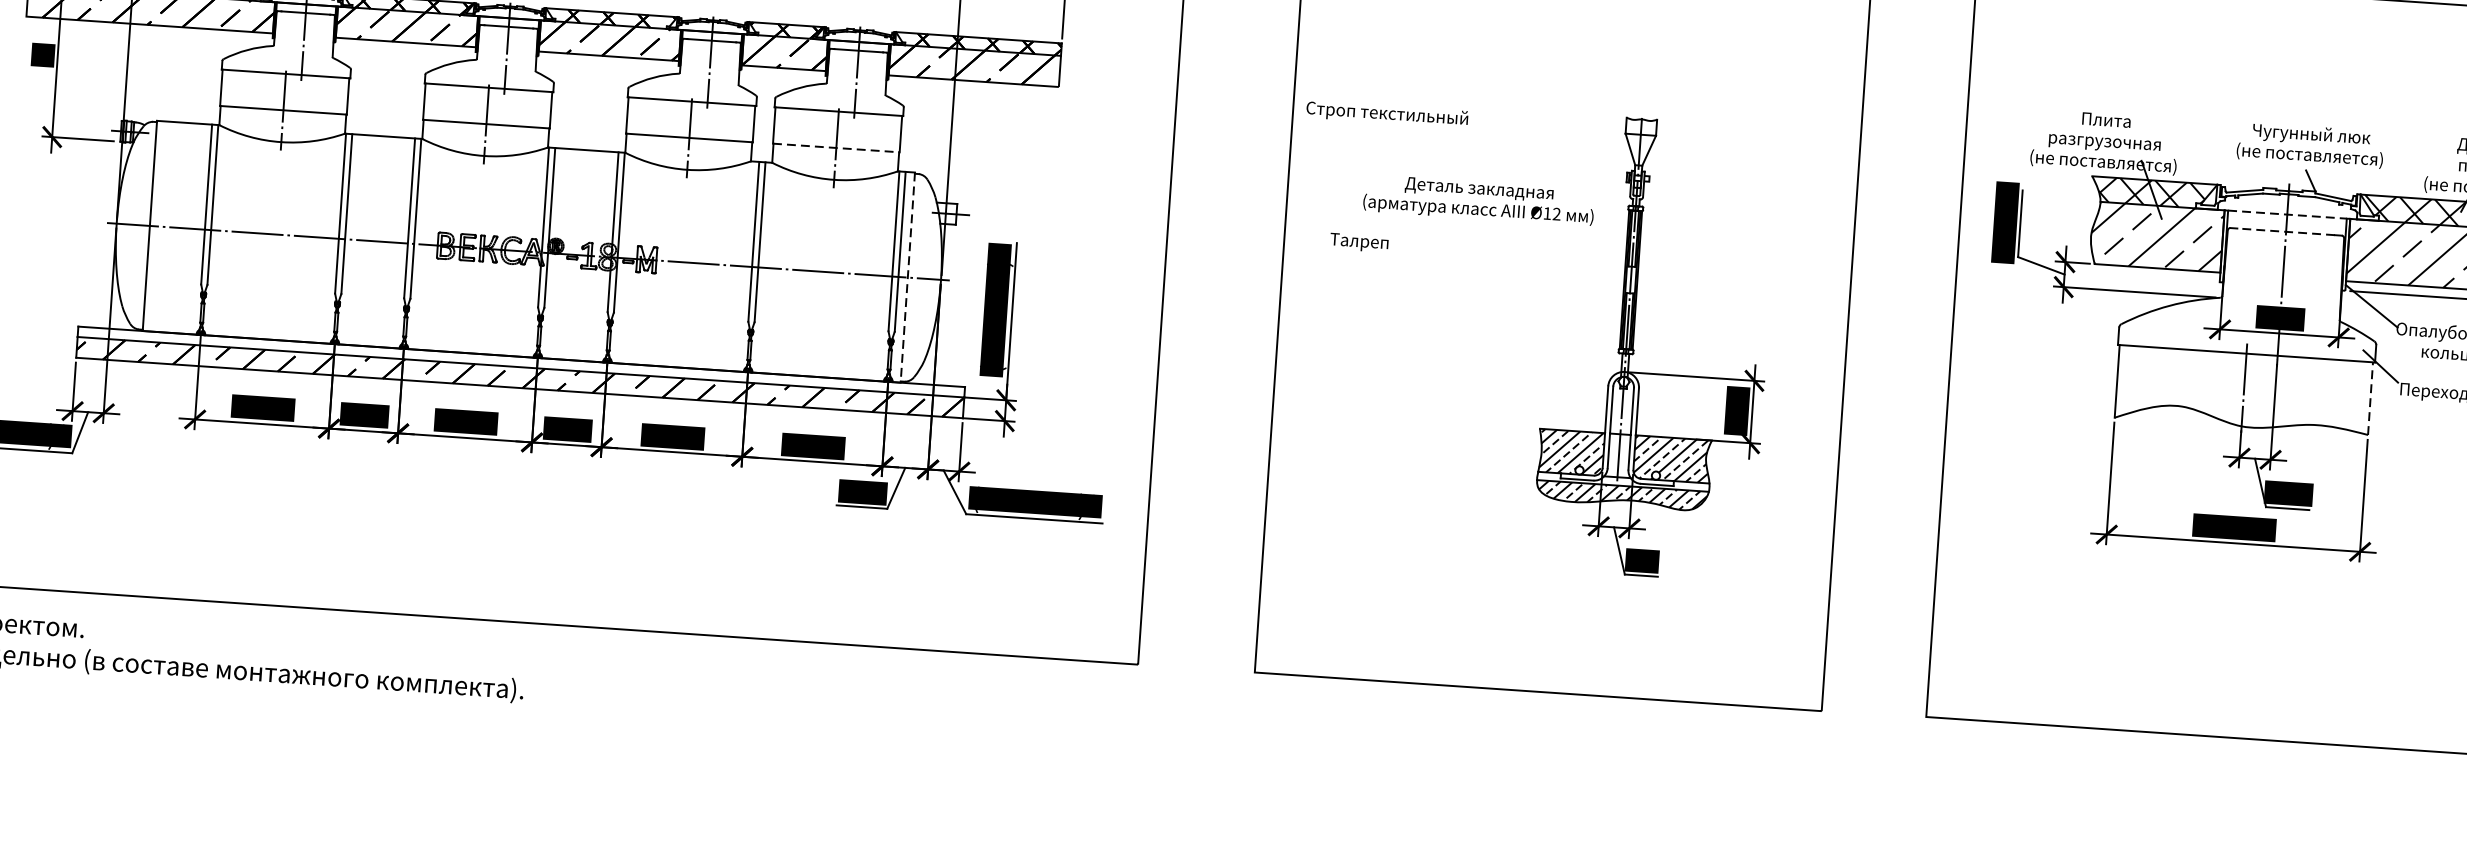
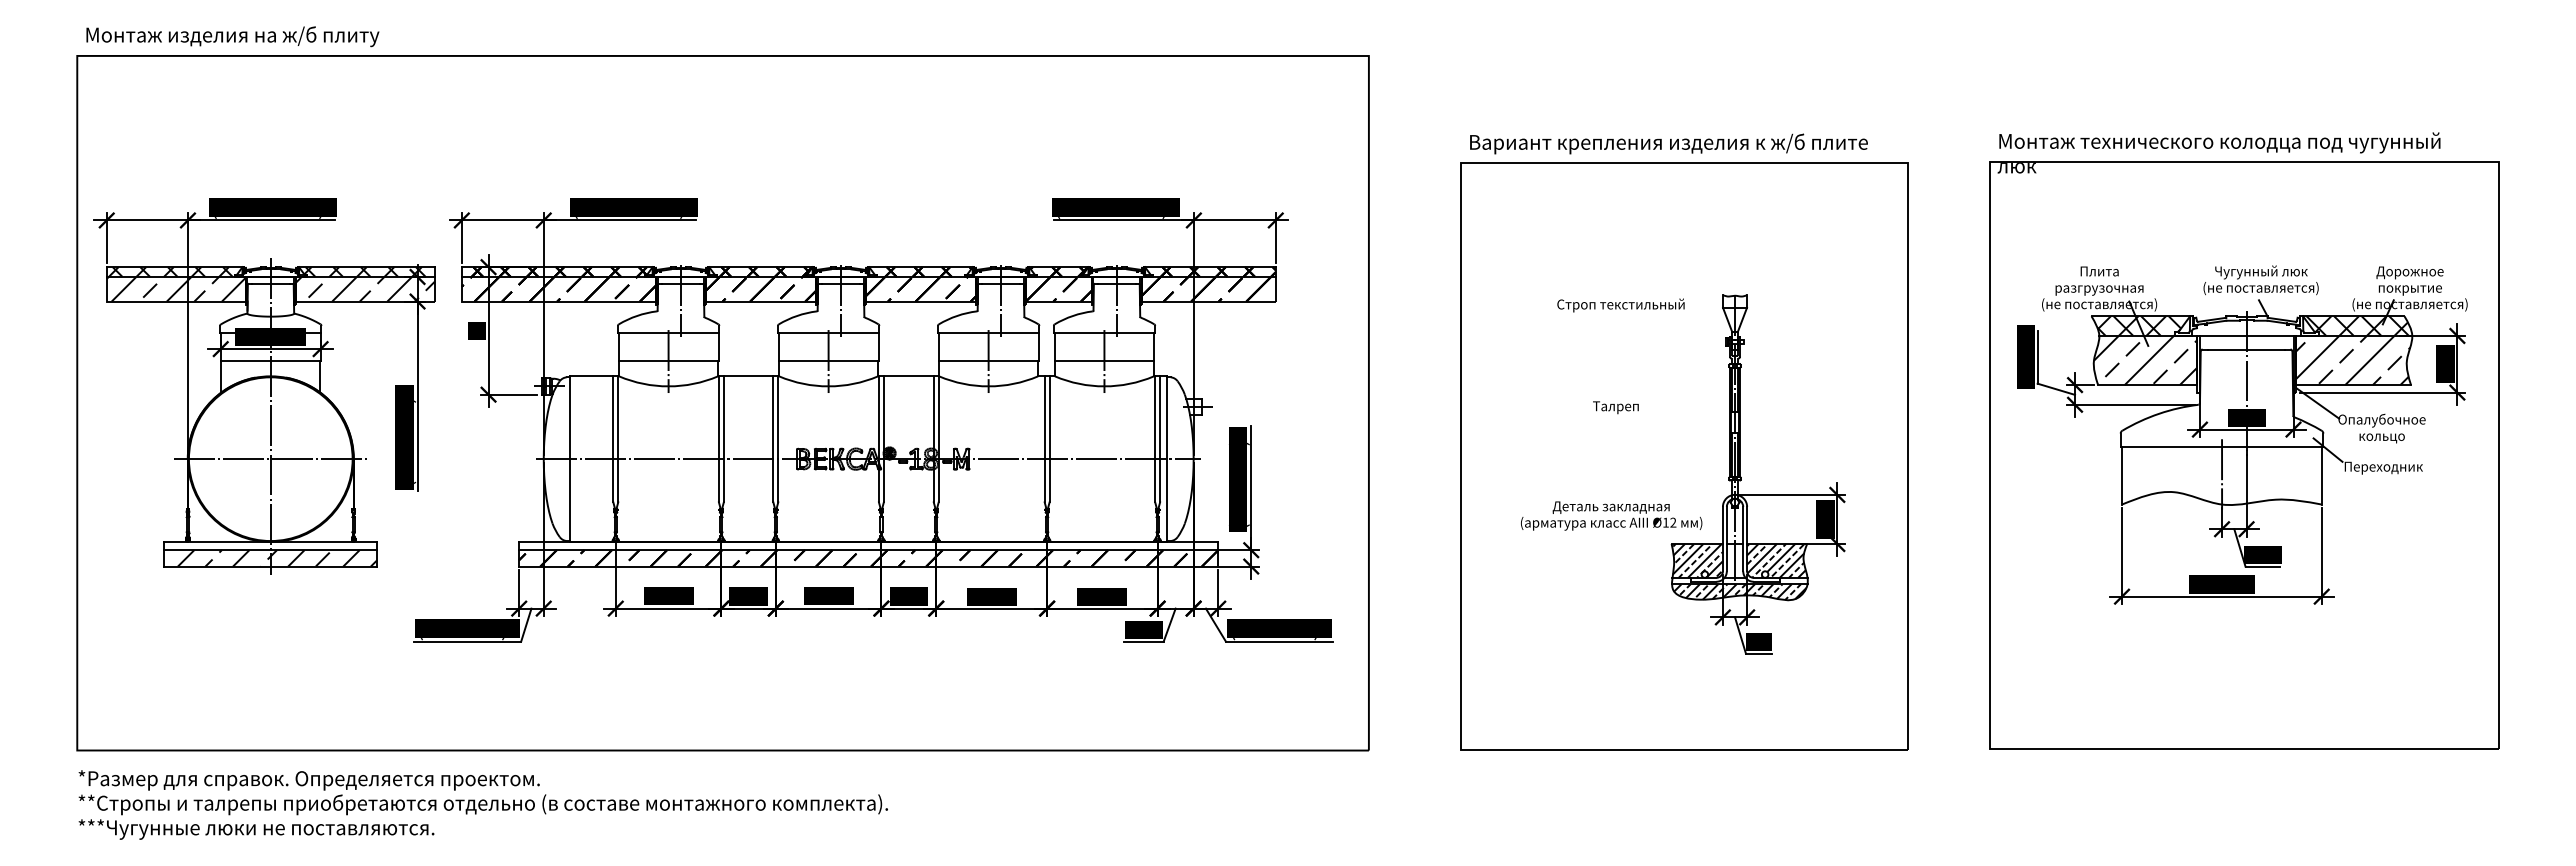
text: (1386, 114) -> (1620, 305), moved
line: (836, 148) -> (1104, 361), dashed -> solid
text: (1478, 199) -> (1611, 515), moved
line: (2287, 214) -> (2246, 335), dashed -> solid
line: (2286, 231) -> (2246, 349), dashed -> solid
text: (1358, 242) -> (1615, 407), moved
line: (907, 278) -> (1167, 459), dashed -> solid
line: (2370, 398) -> (2321, 475), dashed -> solid

